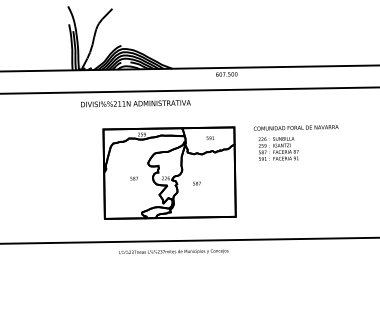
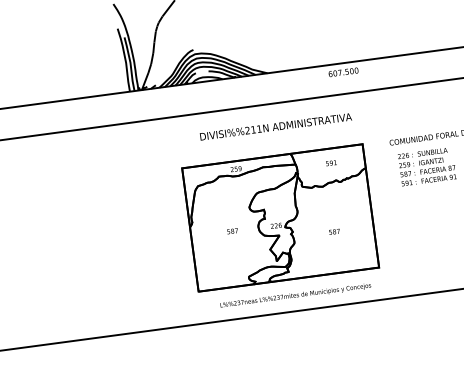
text: (135, 103) -> (275, 126), moved
text: (196, 183) -> (333, 231), moved
text: (173, 251) -> (295, 295), moved

